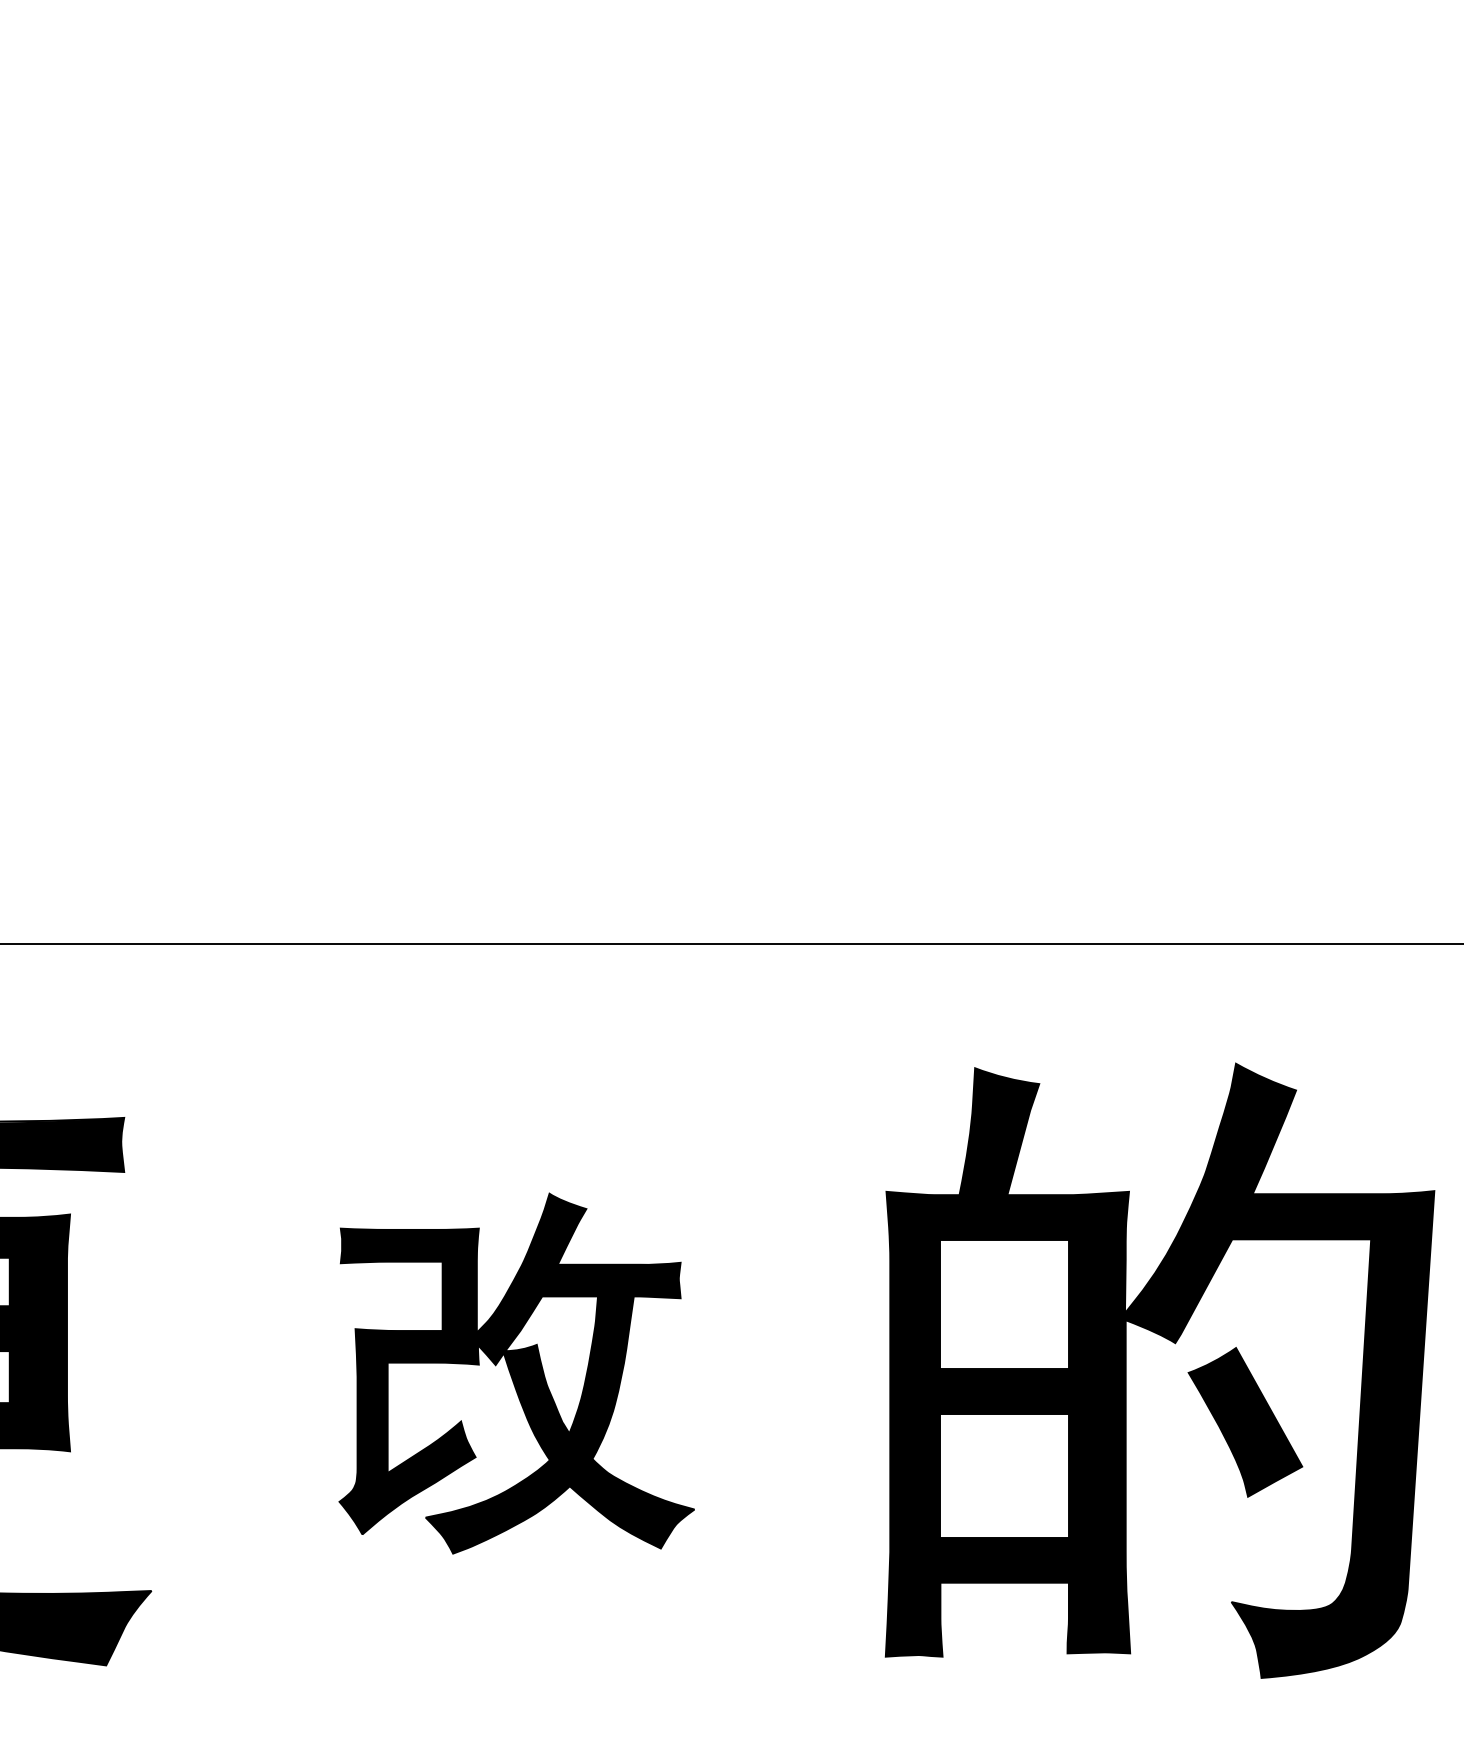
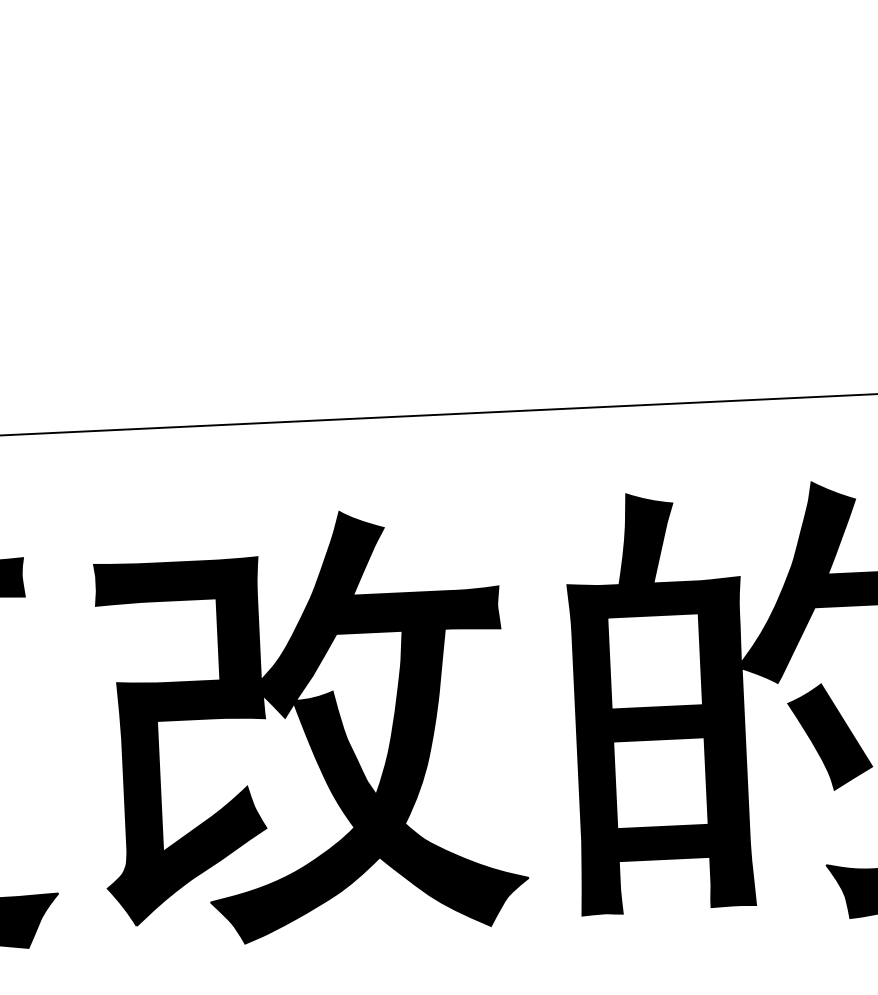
part: (516, 1373) -> (310, 726), size x1.67

